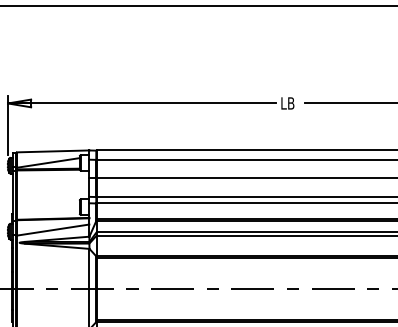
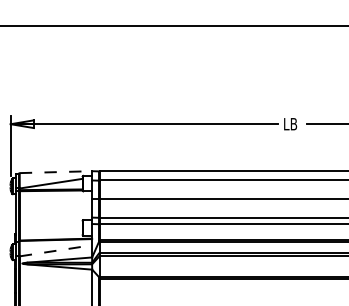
line: (53, 151) -> (56, 172), solid -> dashed
line: (53, 230) -> (56, 251), solid -> dashed

